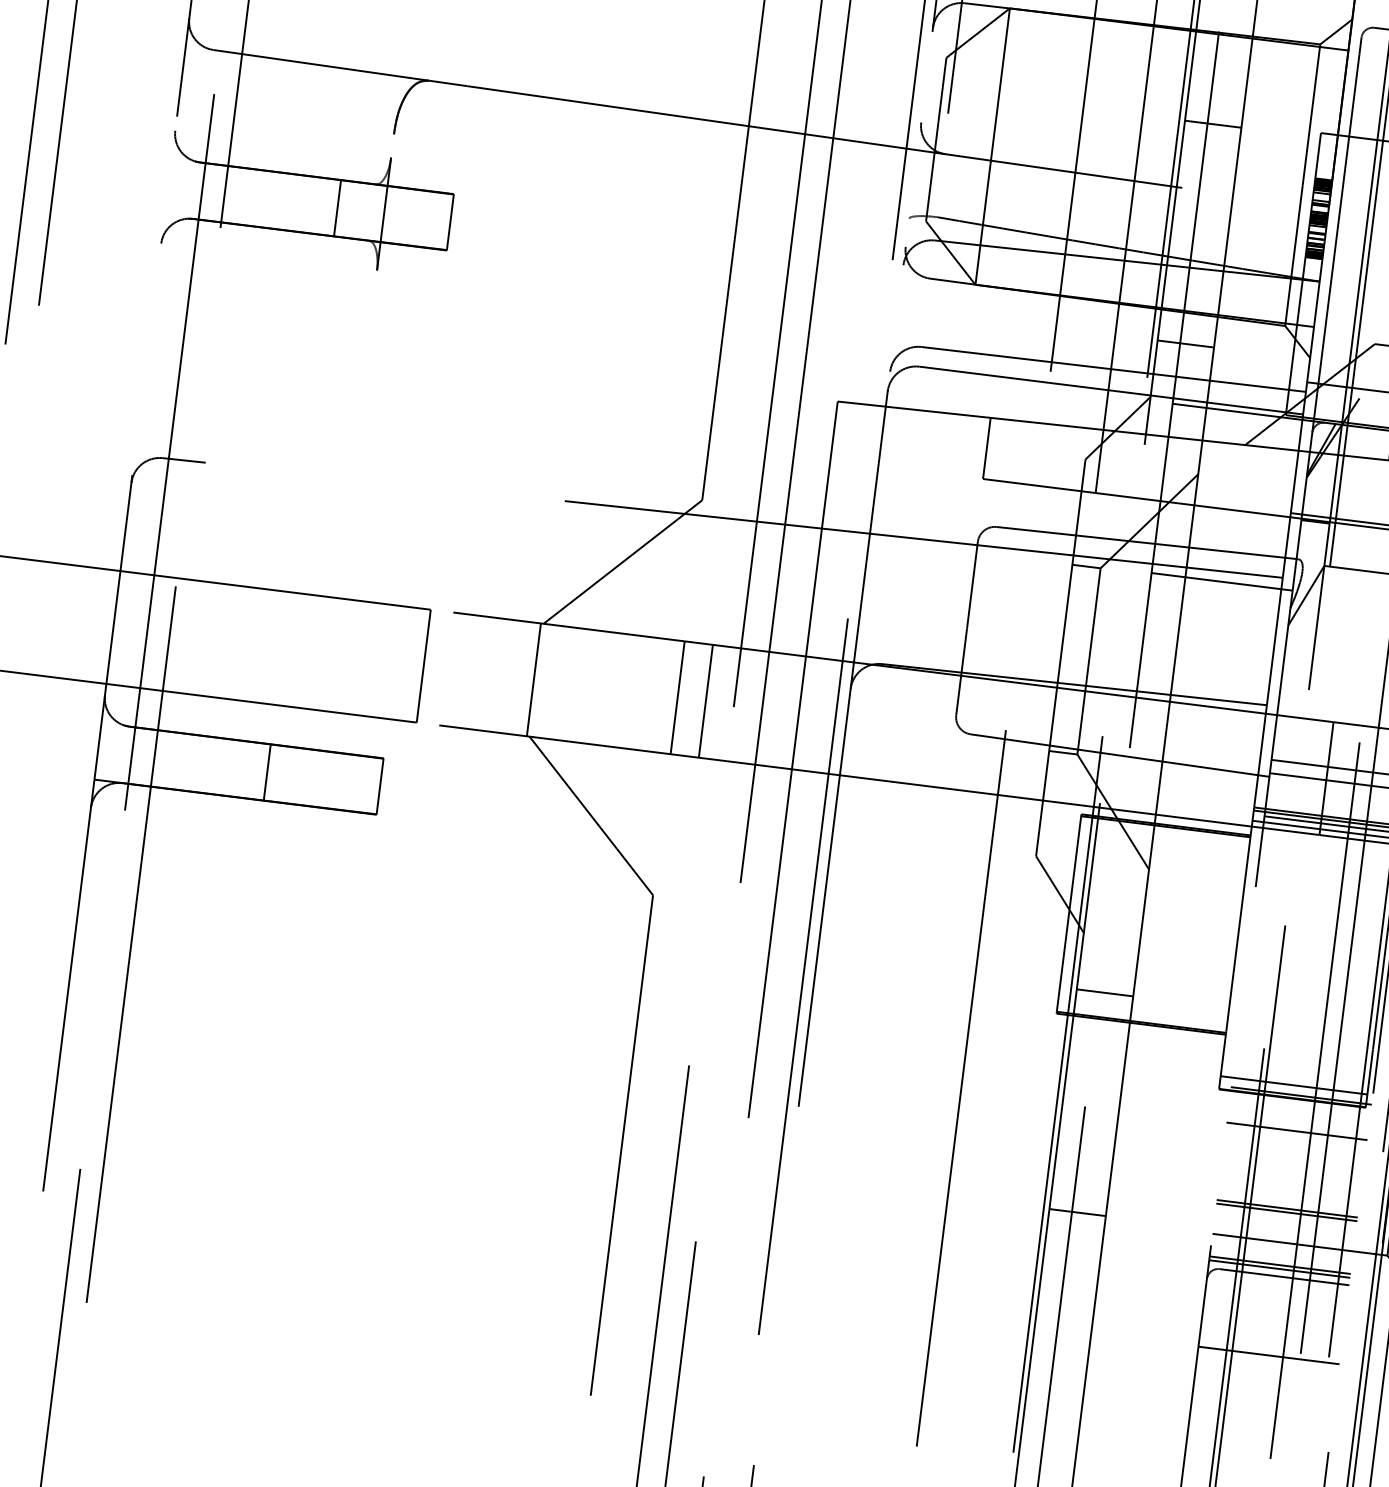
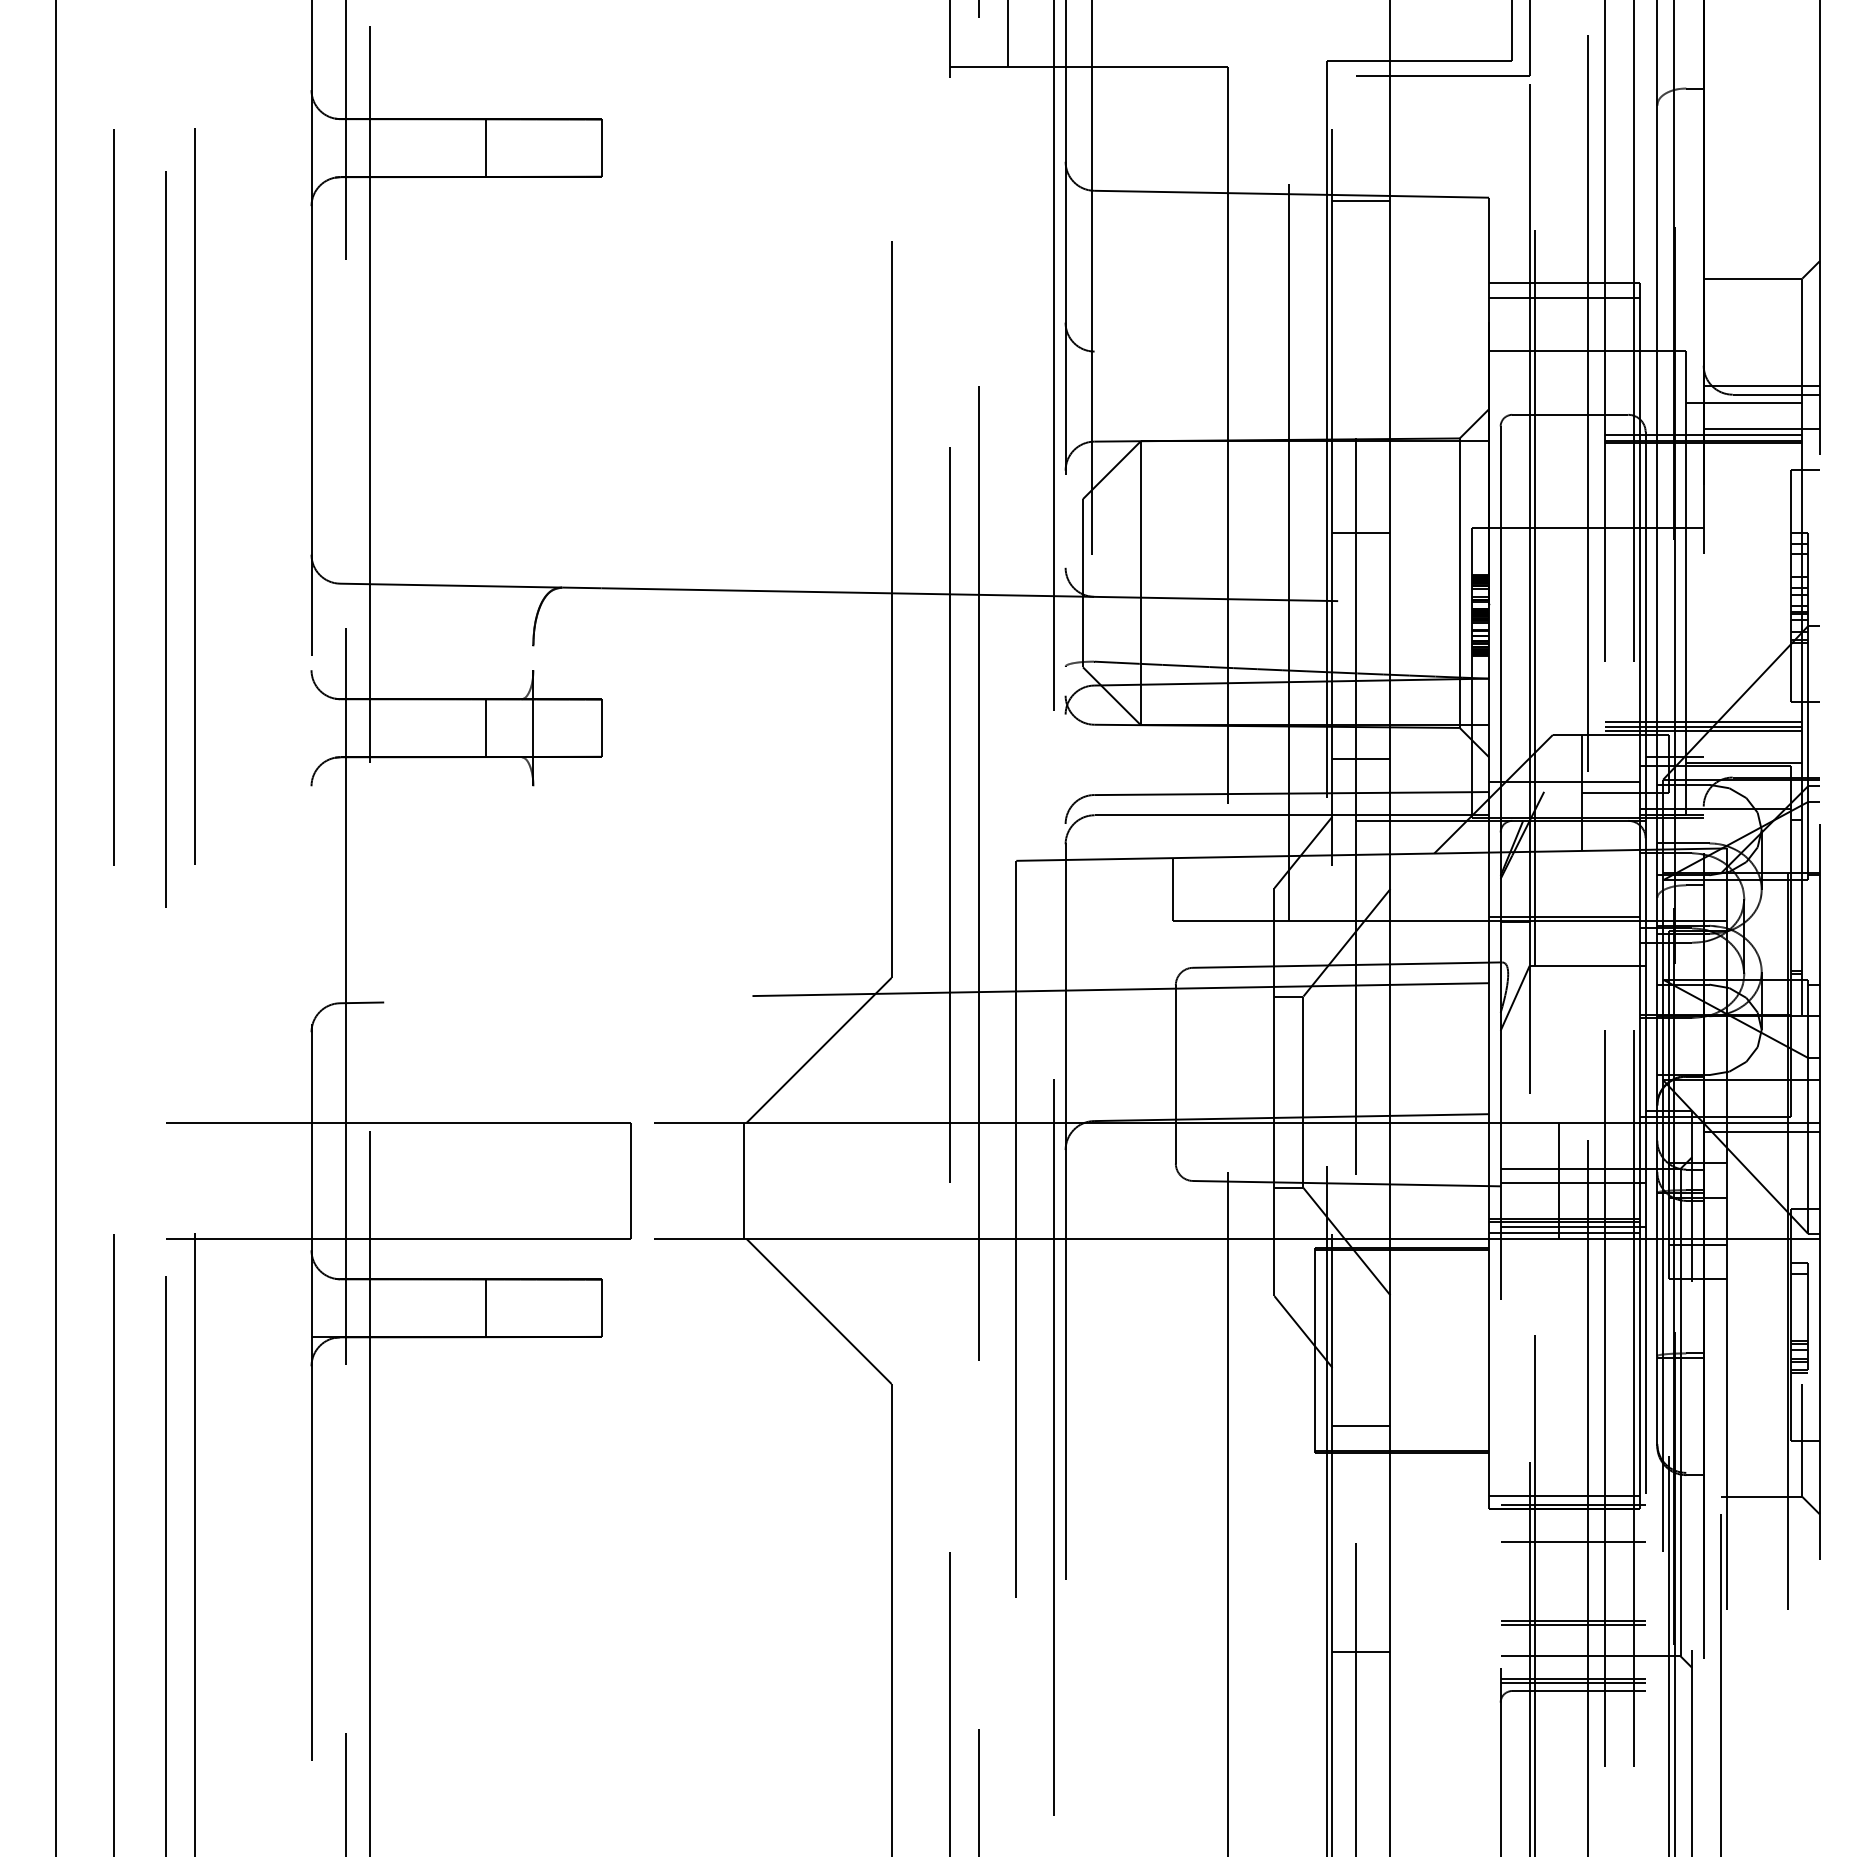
line: (1221, 581) -> (1427, 994), removed
line: (677, 697) -> (891, 1180), removed
line: (705, 700) -> (920, 1180), removed
line: (1268, 1355) -> (1572, 1772), removed

